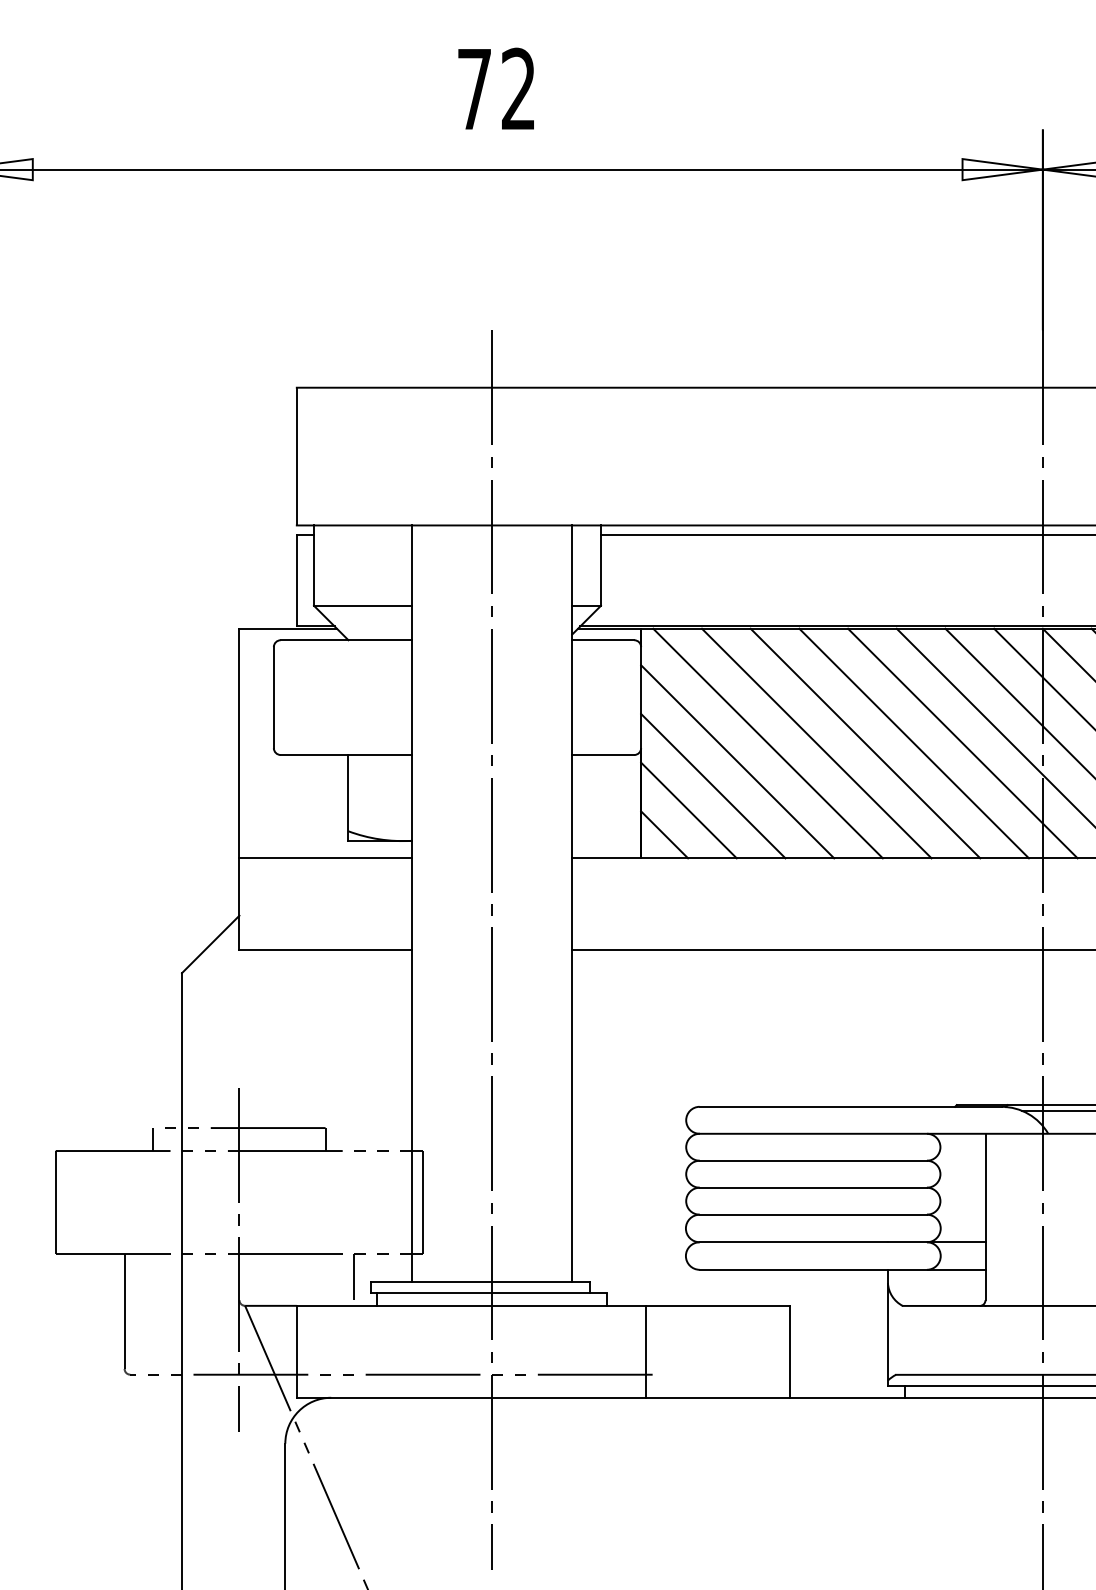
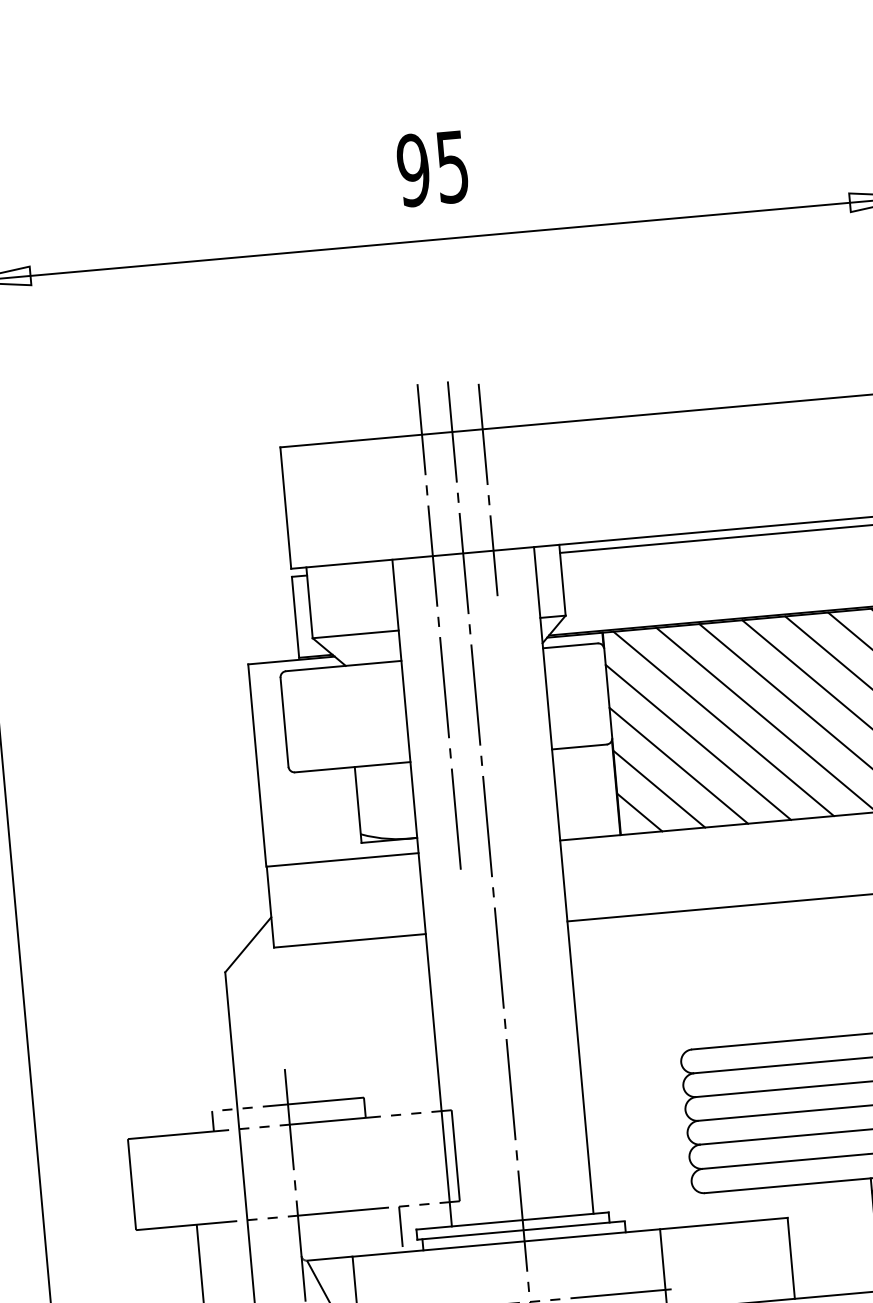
text: (495, 88) -> (431, 168), 72 -> 95
line: (526, 456) -> (488, 489), added
line: (457, 605) -> (439, 626), added

